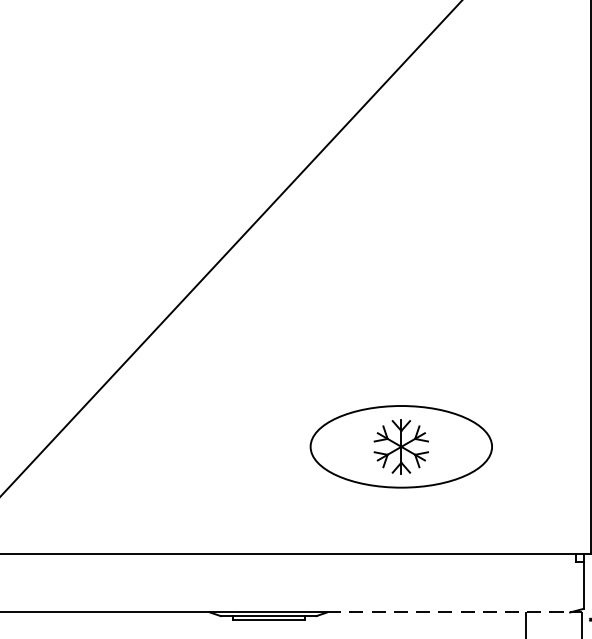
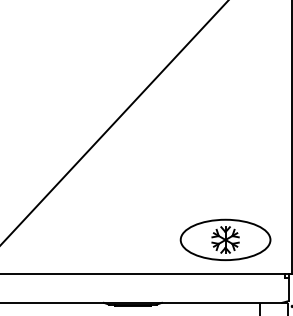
part: (401, 445) -> (225, 239), moved
line: (449, 611) -> (222, 302), dashed -> solid

